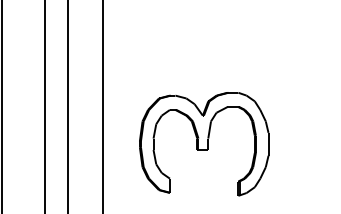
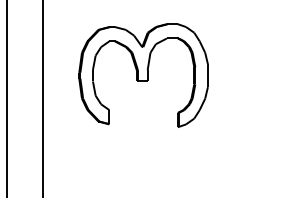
part: (204, 144) -> (143, 75), moved

